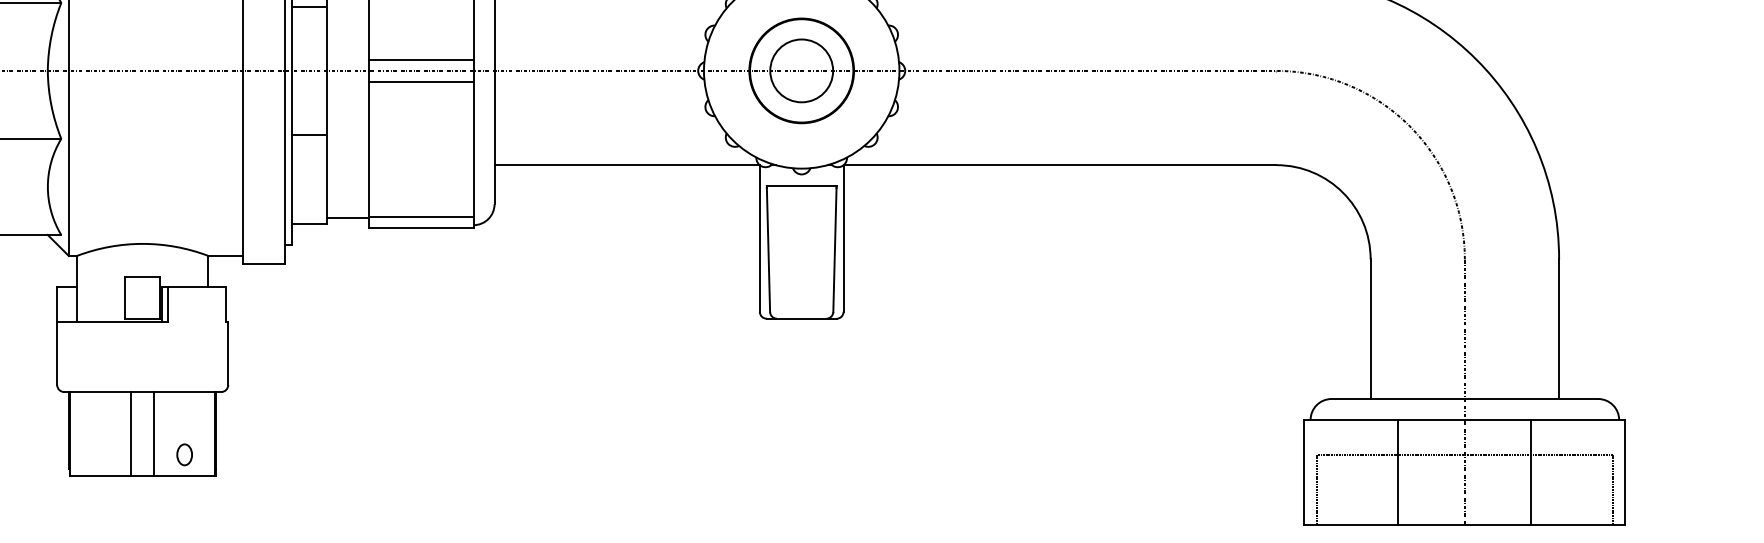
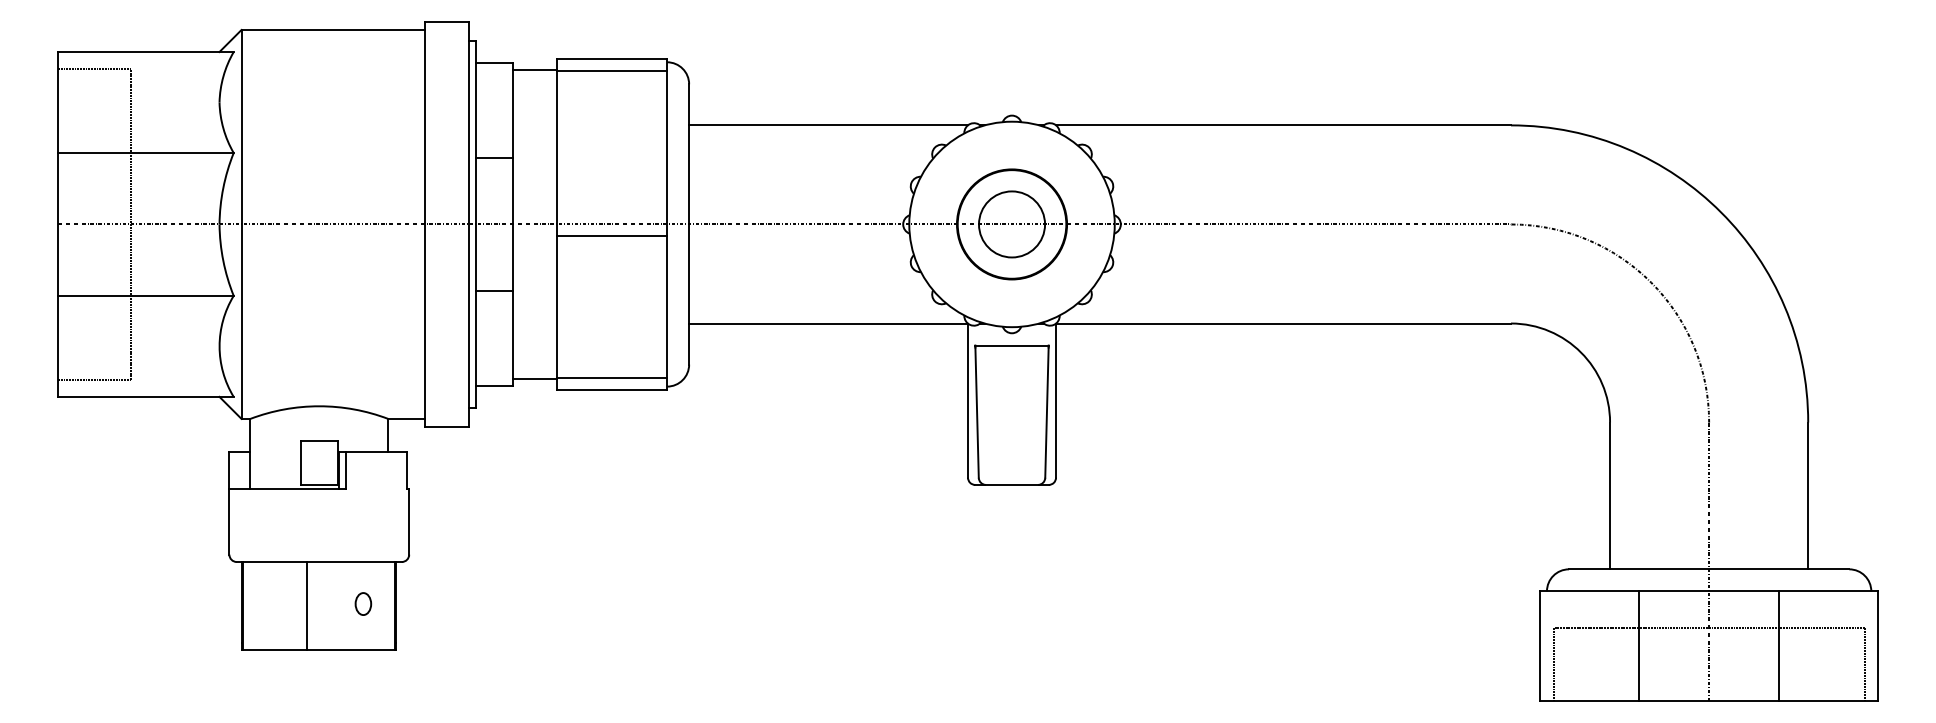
line: (421, 59) -> (612, 212), removed
line: (154, 434) -> (331, 606), removed
part: (184, 454) -> (363, 603), moved

